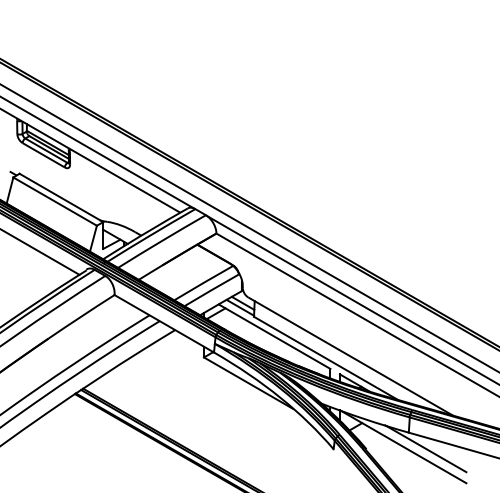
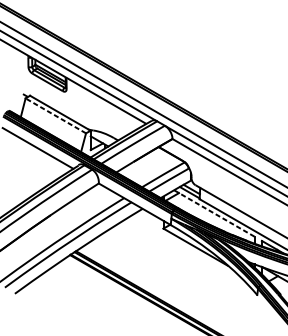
line: (54, 201) -> (55, 115), solid -> dashed
line: (275, 337) -> (215, 214), solid -> dashed

